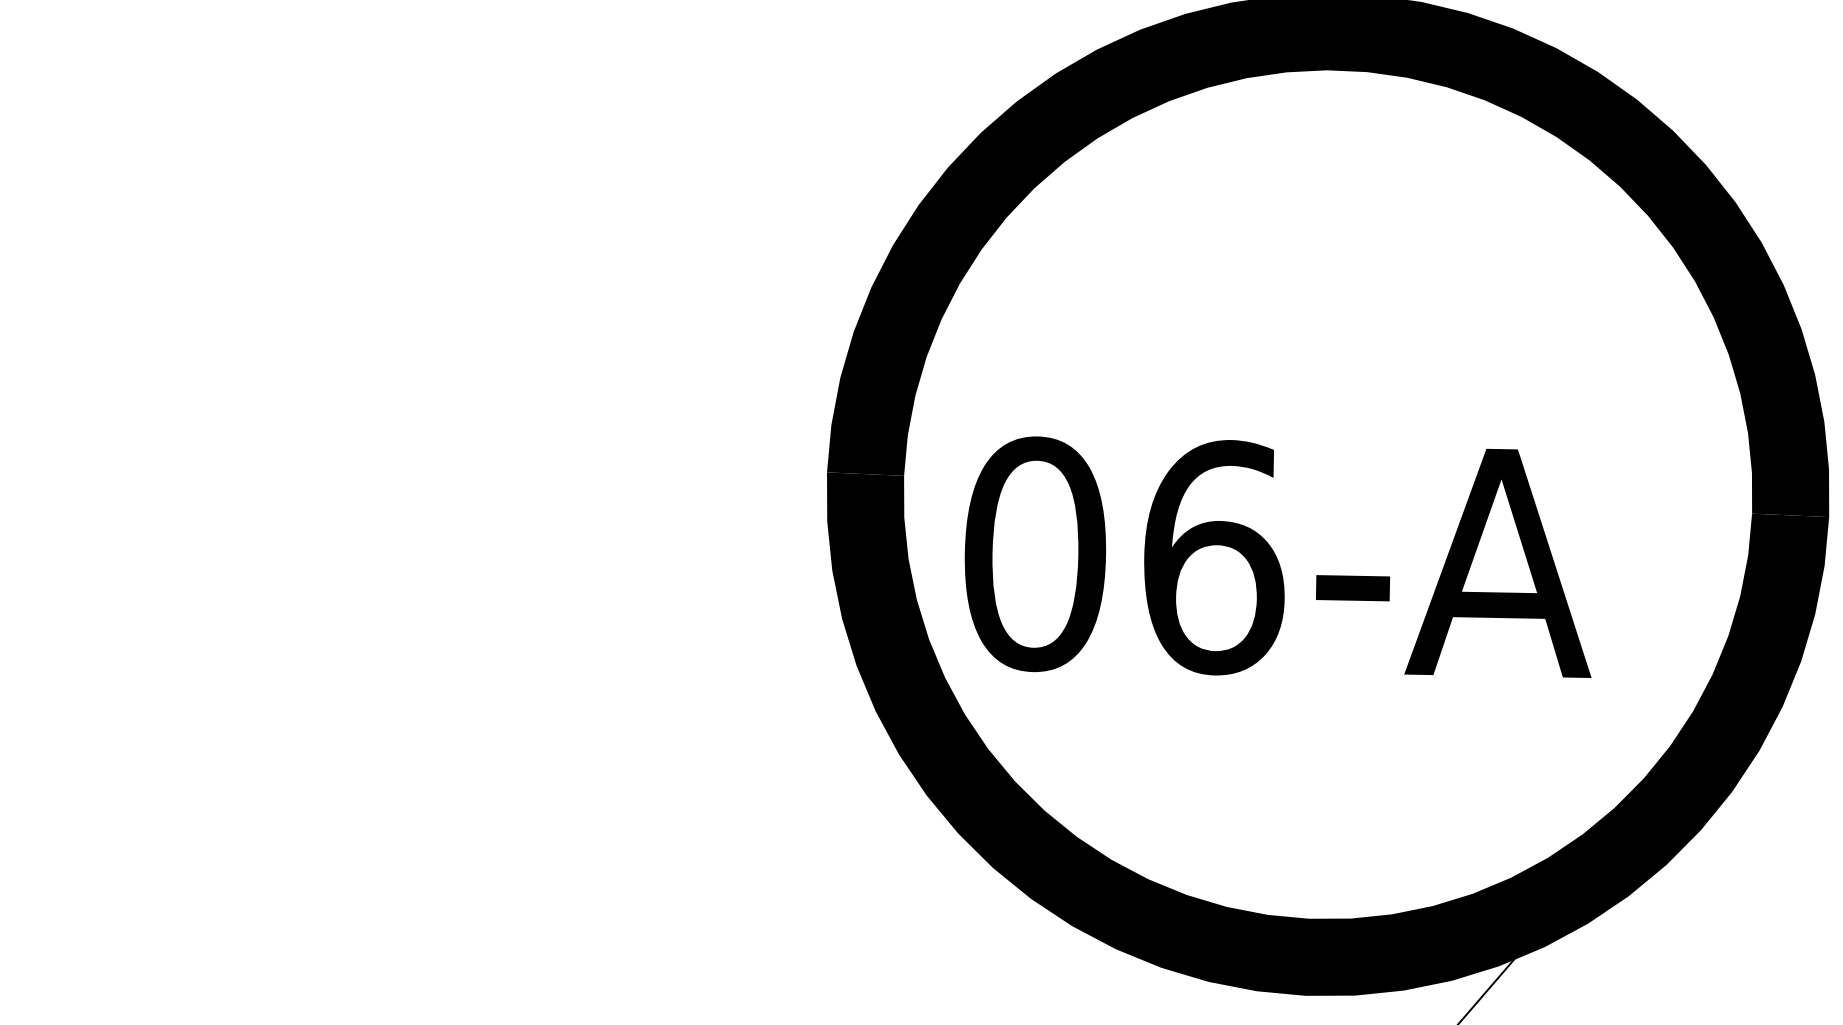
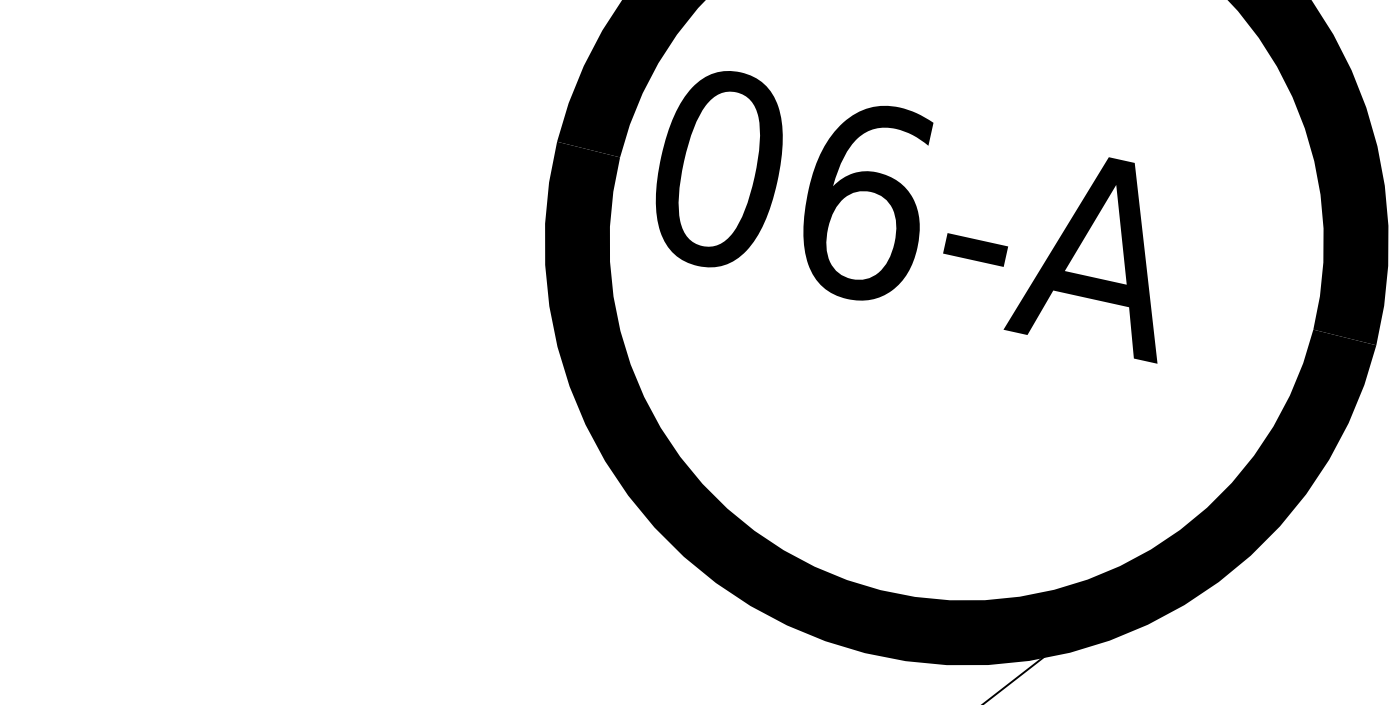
text: (1277, 556) -> (918, 211), moved

